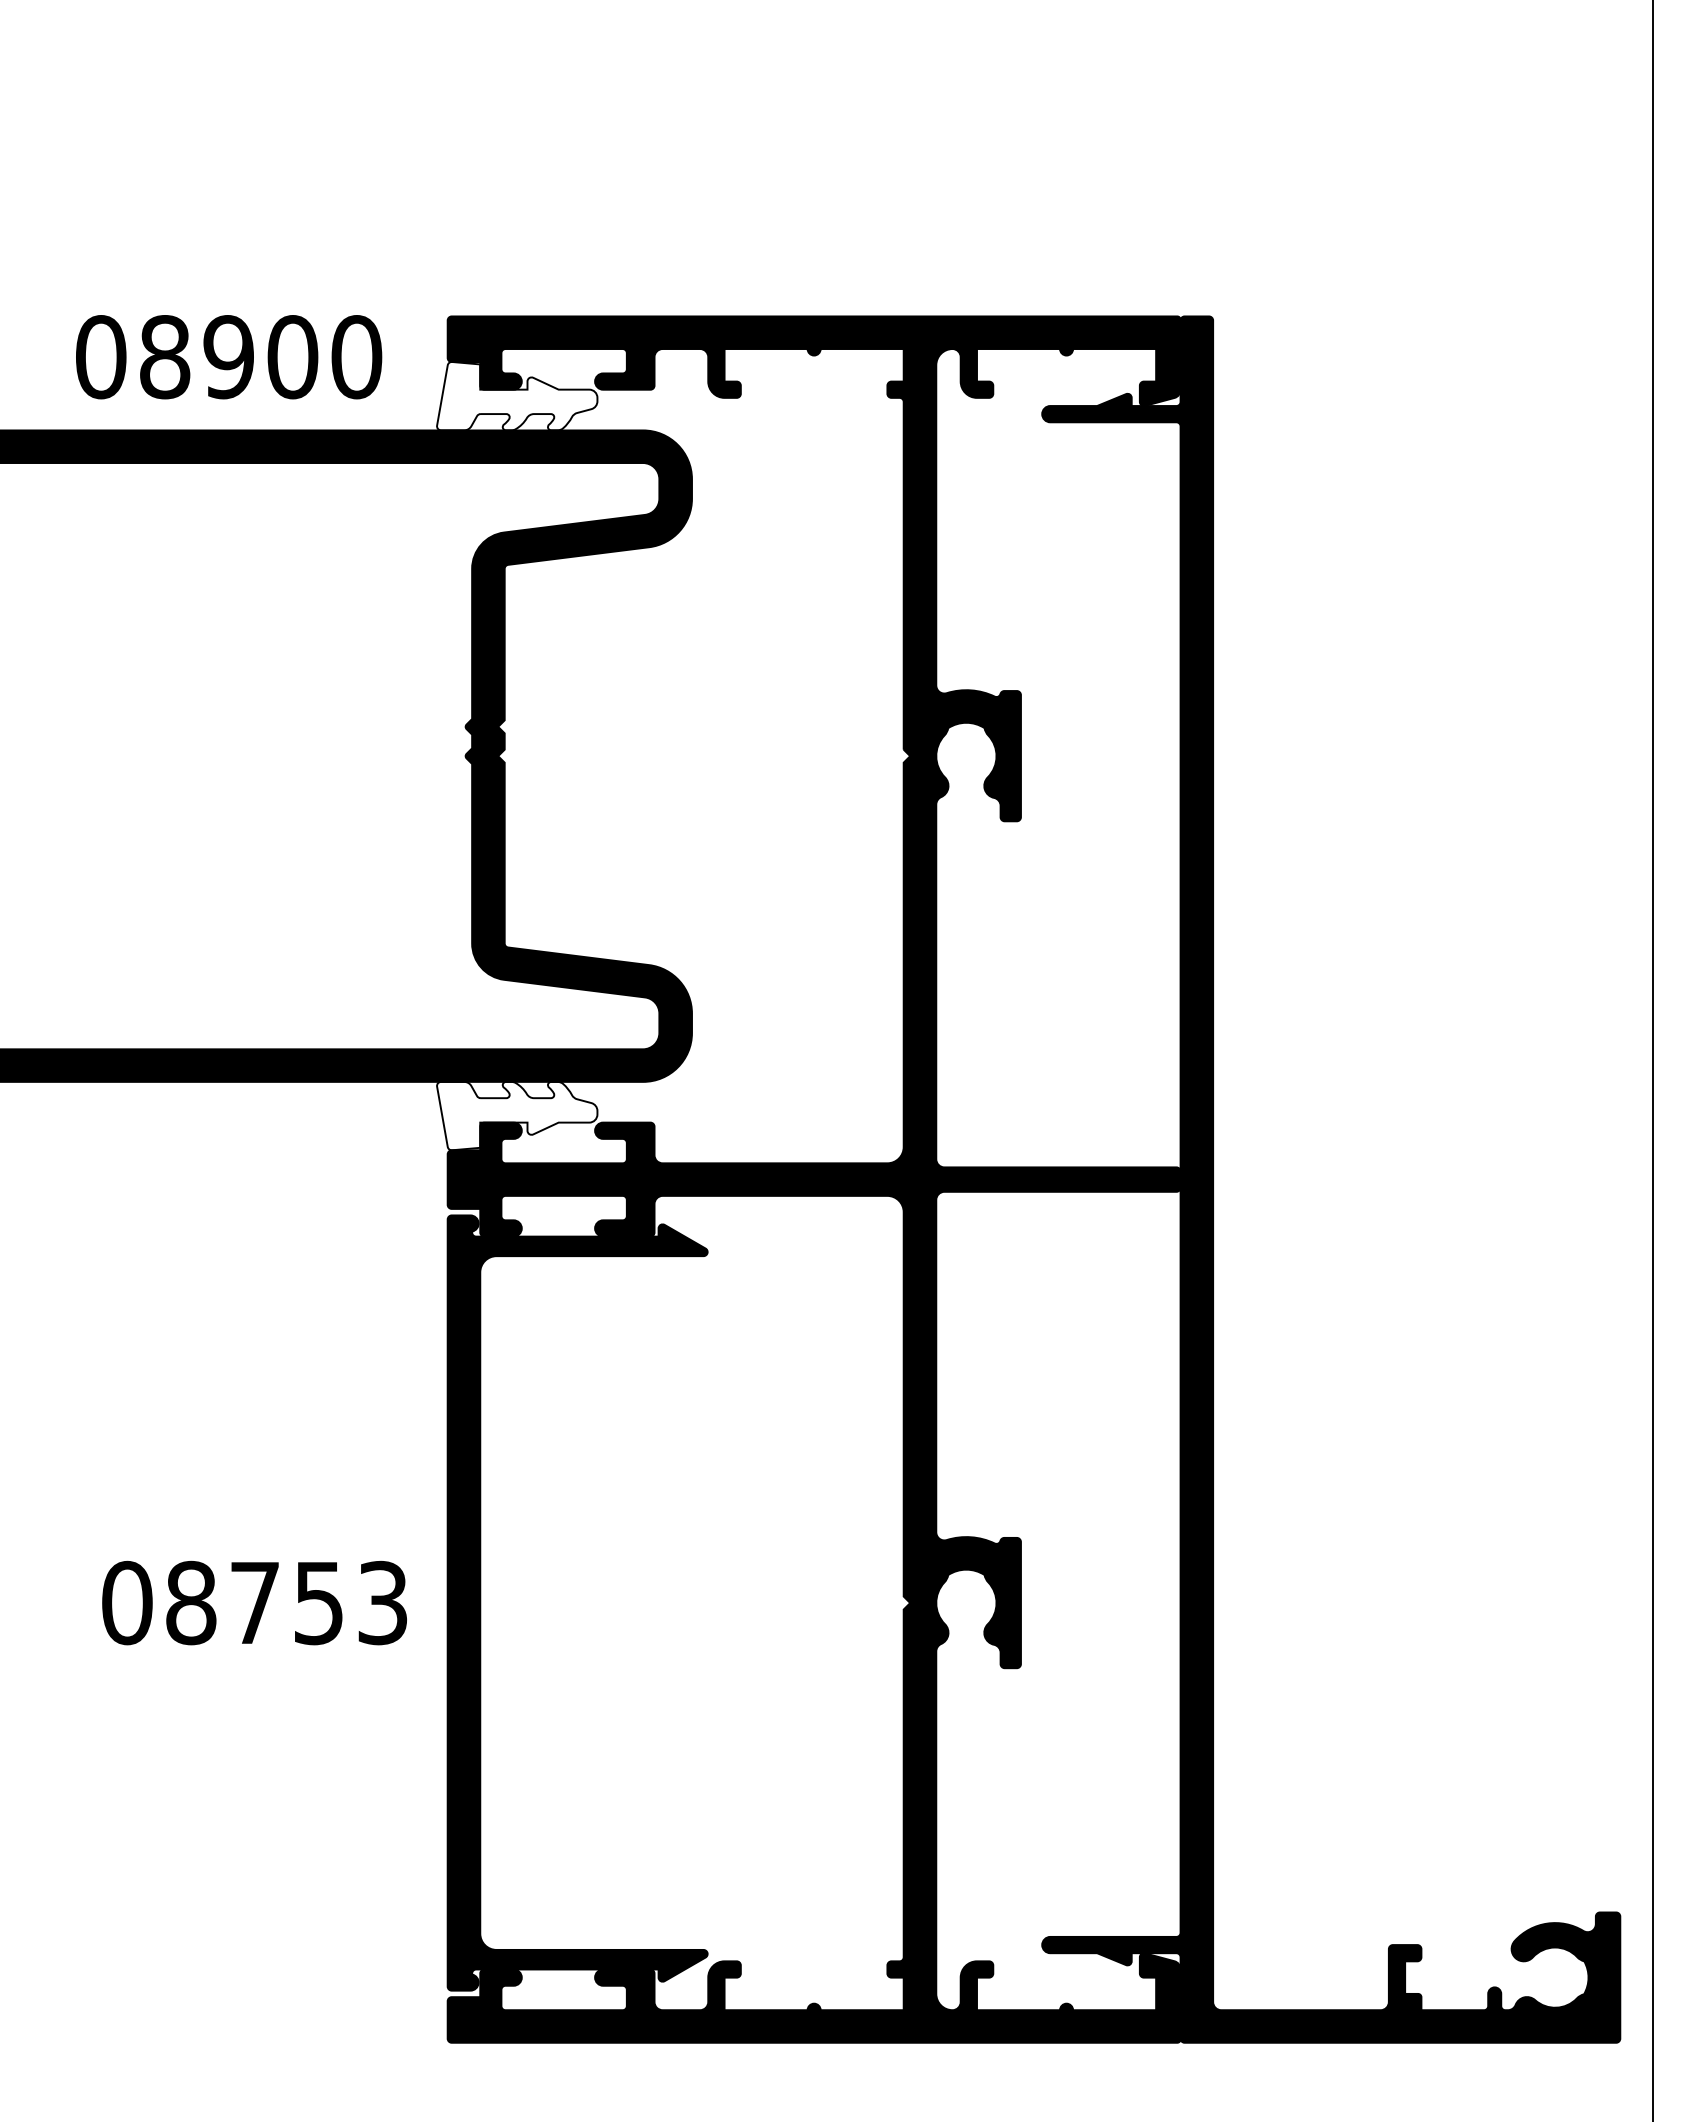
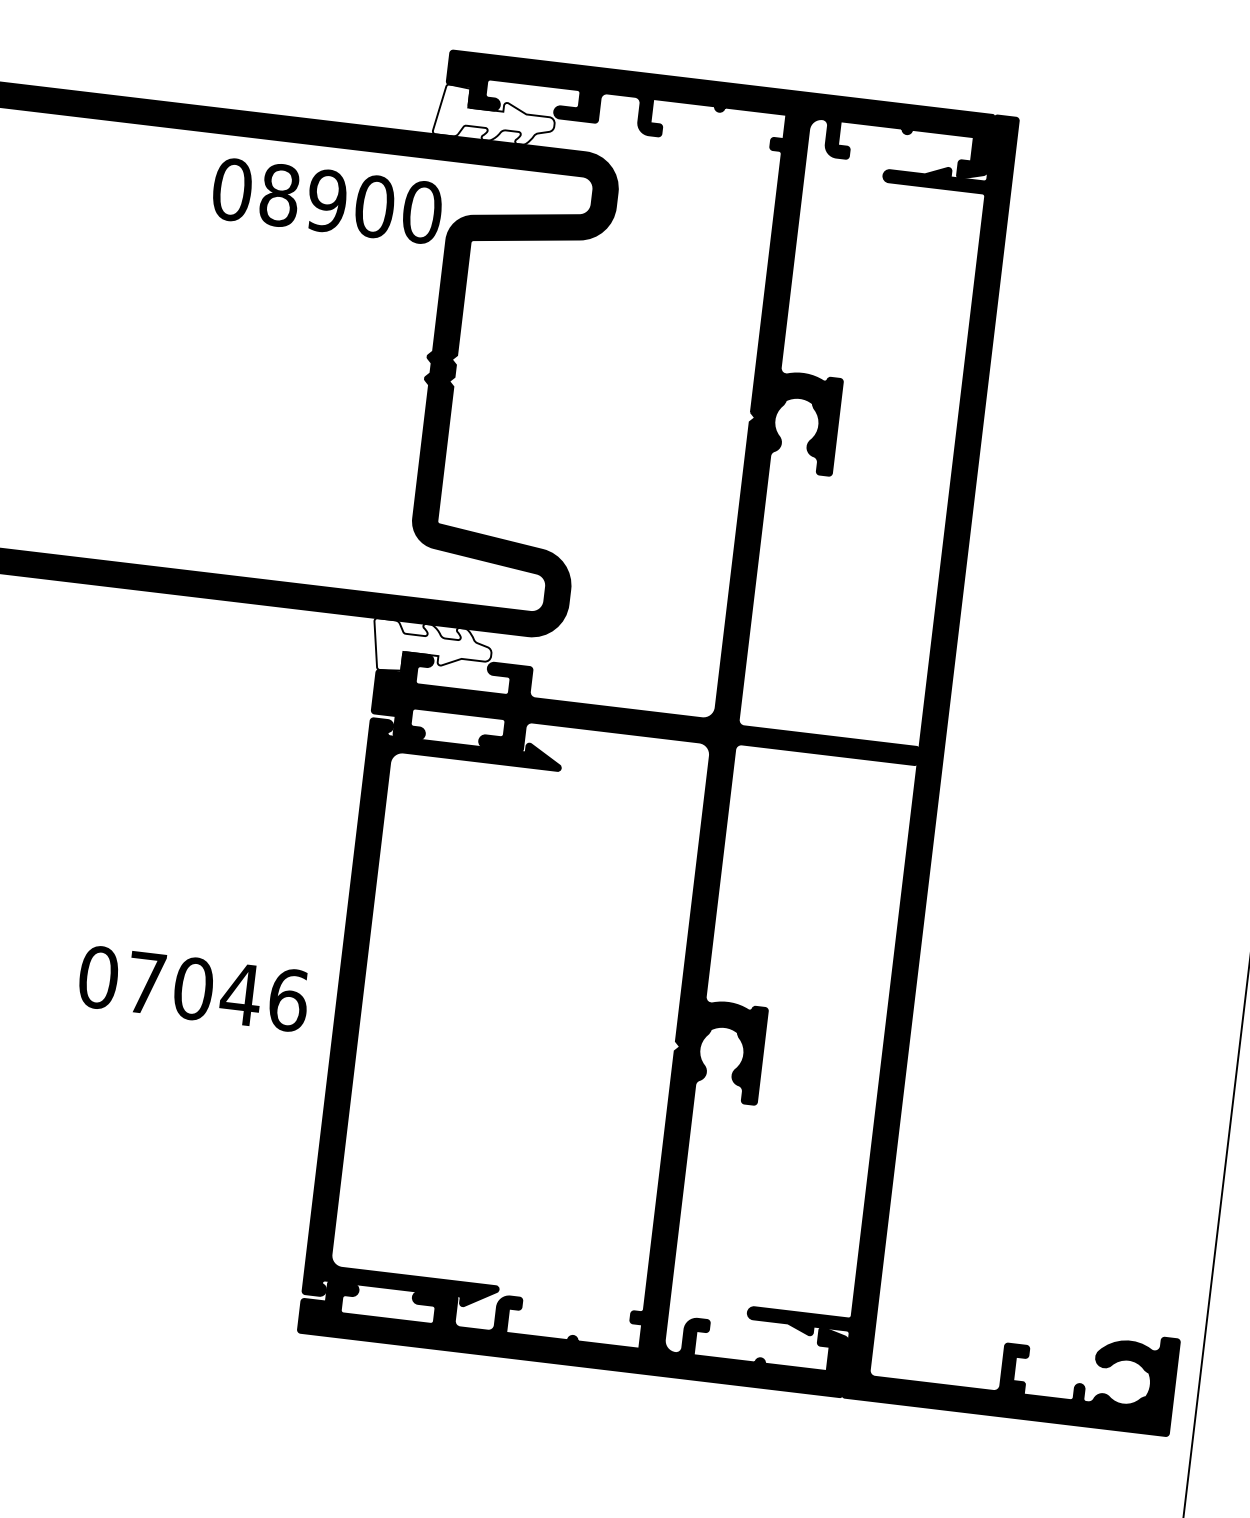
text: (229, 357) -> (327, 201), moved
text: (287, 1602) -> (217, 991), 08753 -> 07046

